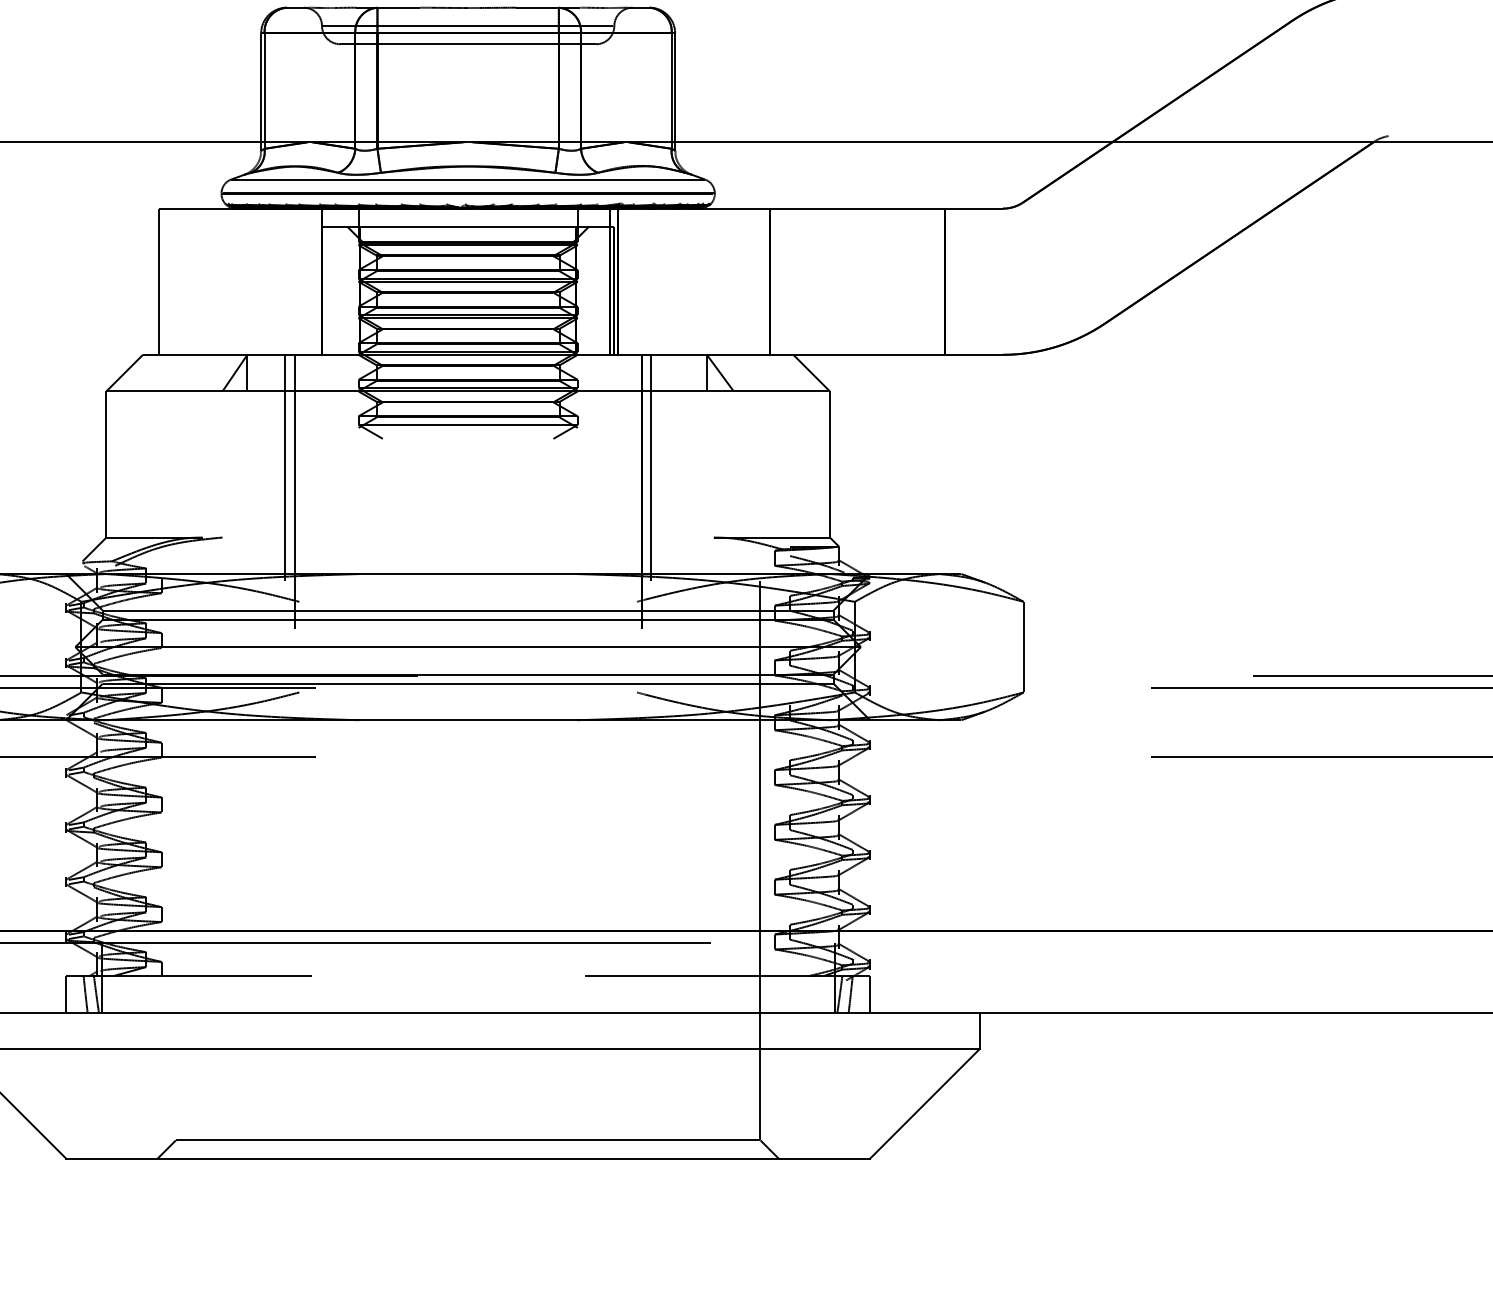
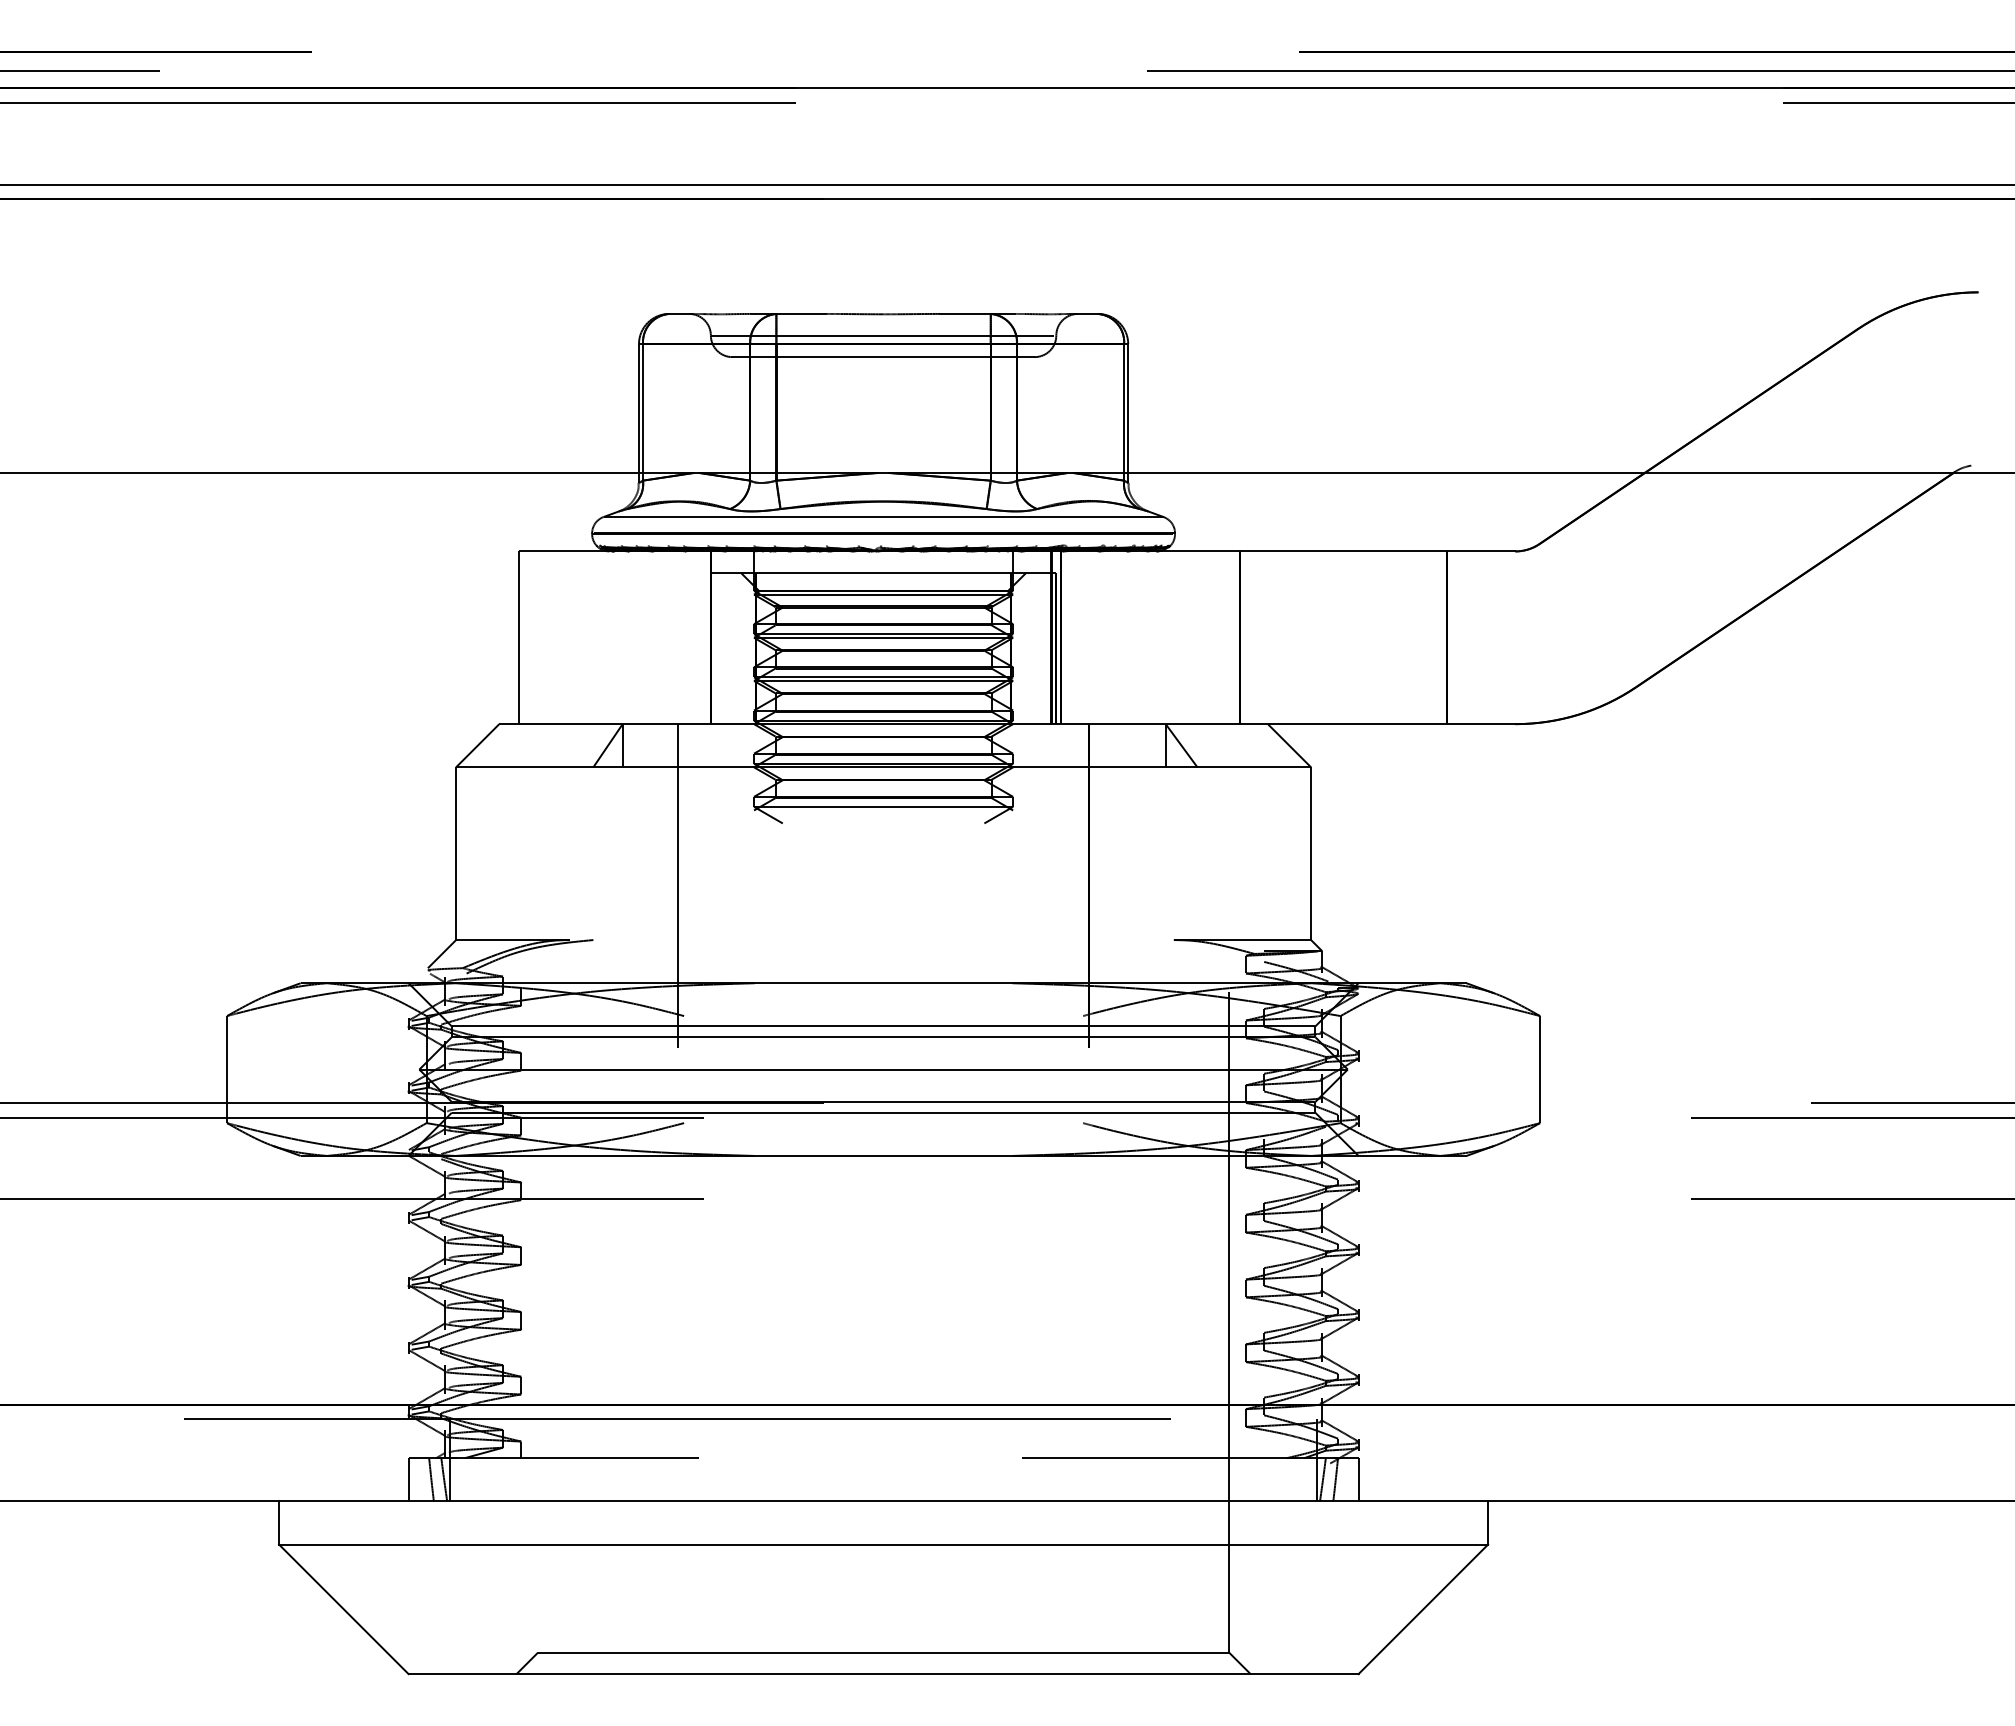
line: (285, 467) -> (667, 857), removed
line: (650, 467) -> (1099, 857), removed

